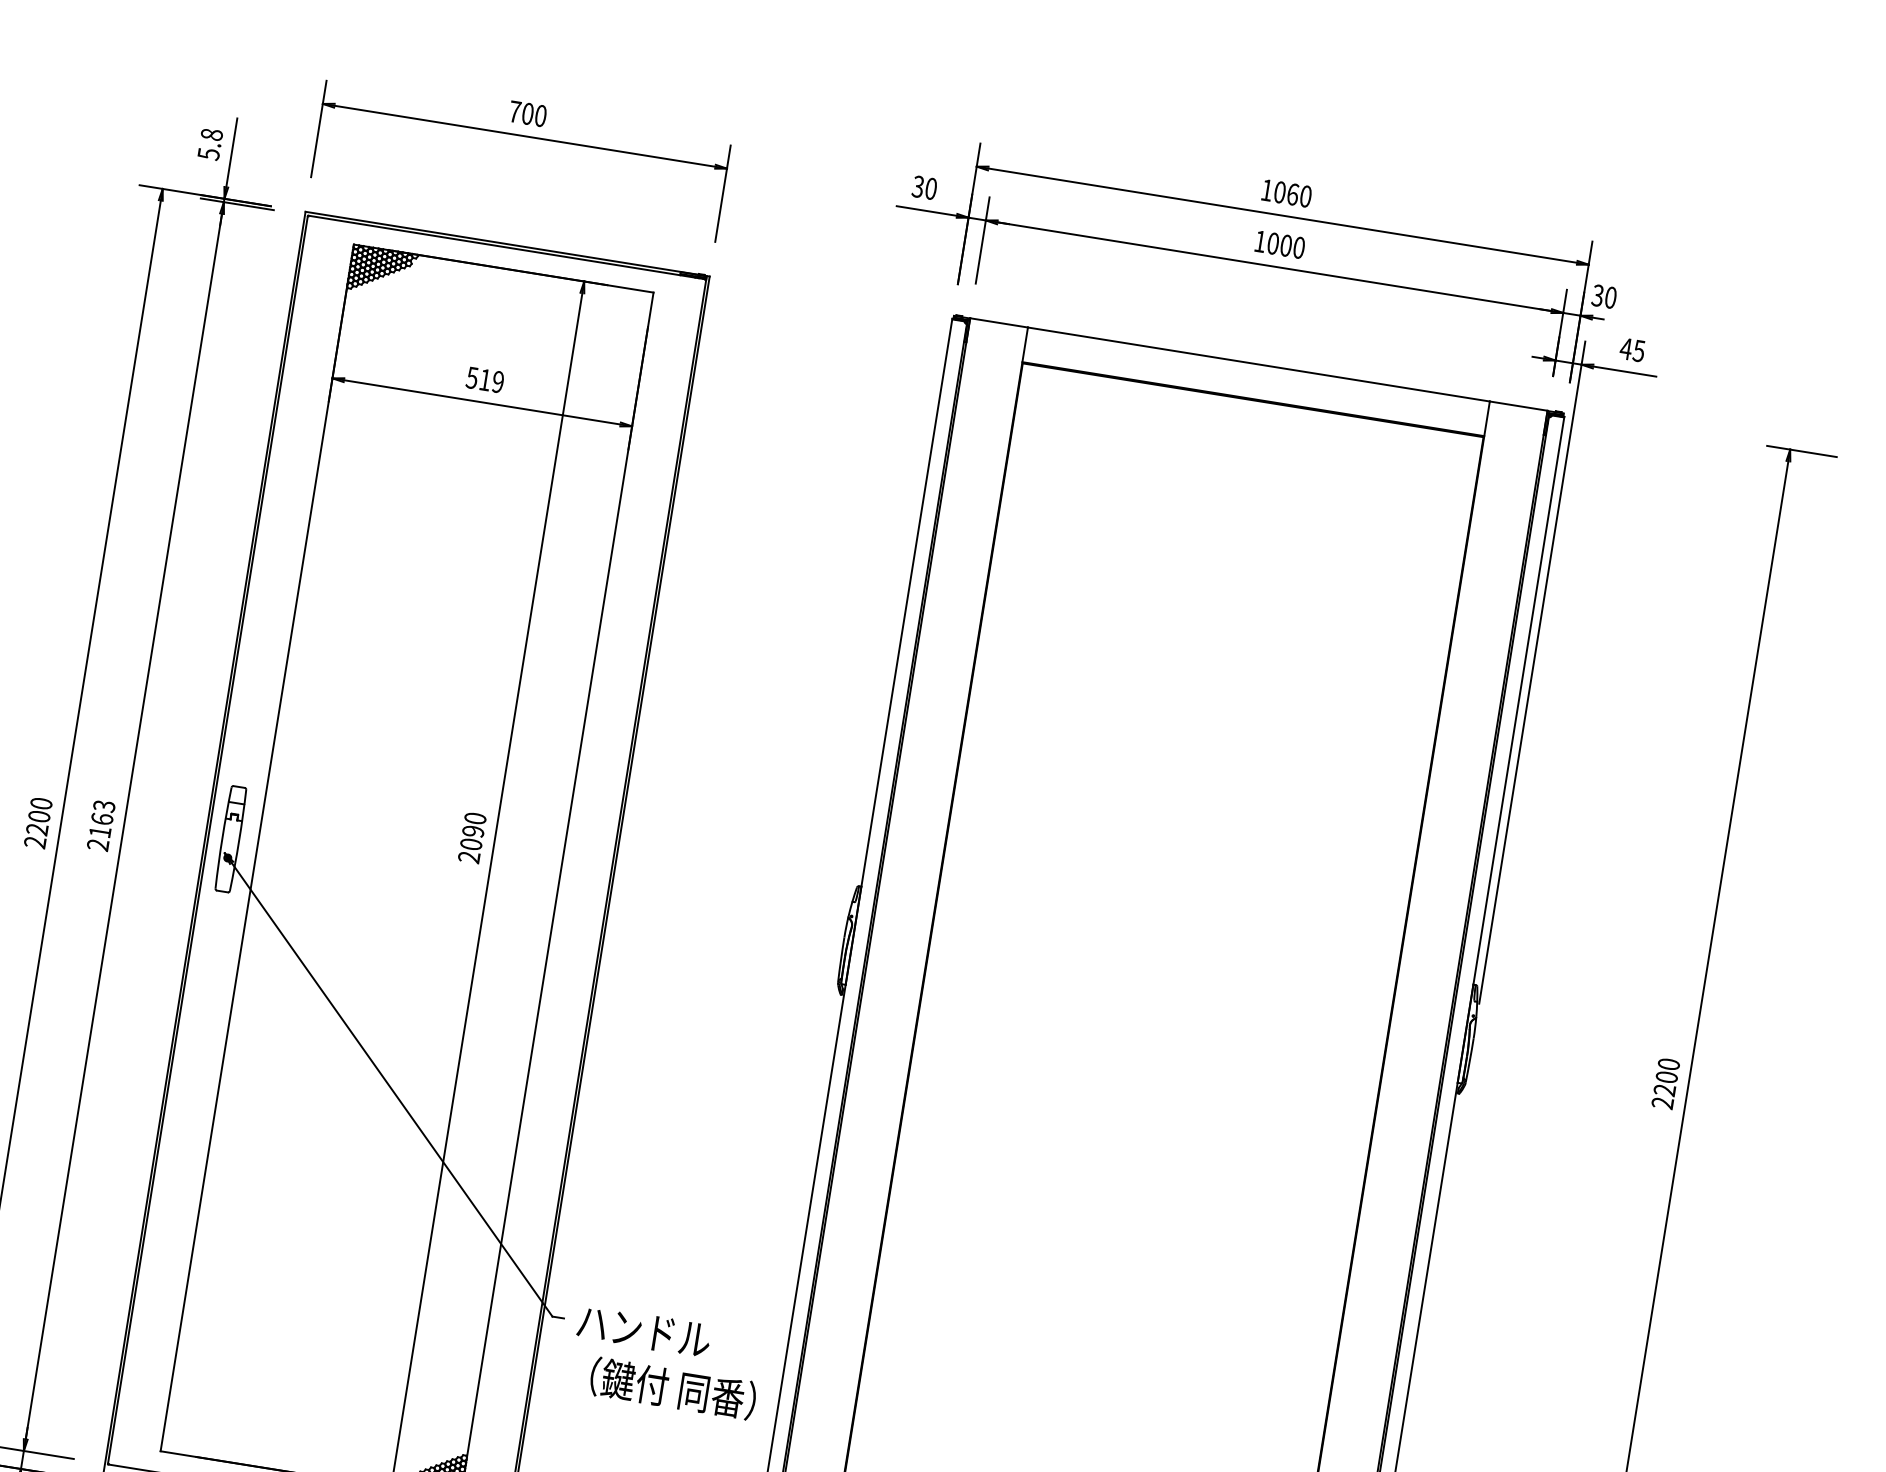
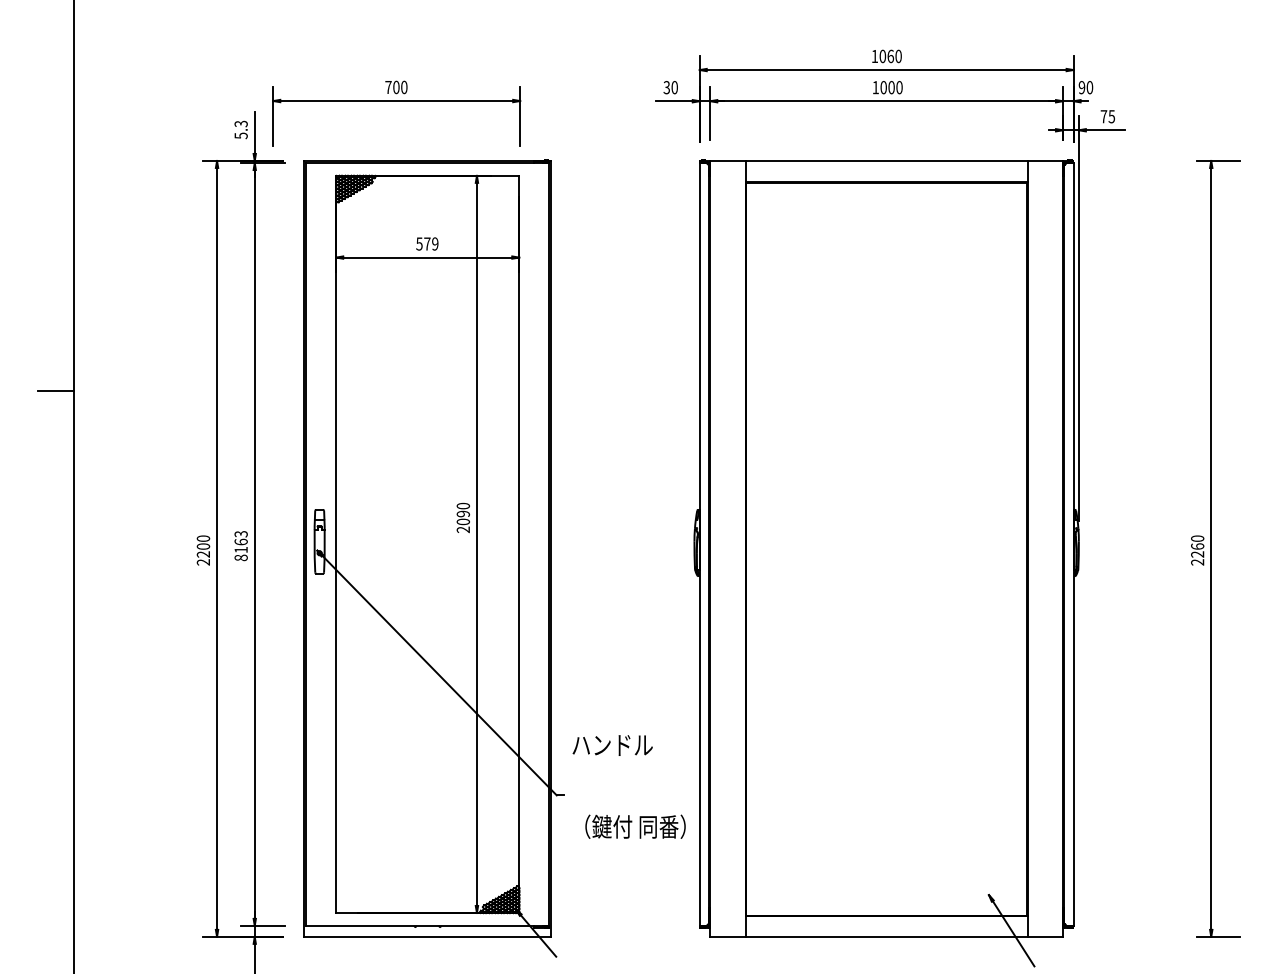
text: (210, 133) -> (240, 123), 5.8 -> 5.3
part: (524, 136) -> (396, 101), moved
text: (1597, 295) -> (1081, 87), 30 -> 90
text: (1625, 348) -> (1103, 116), 45 -> 75
text: (485, 379) -> (427, 243), 519 -> 579
text: (97, 844) -> (240, 557), 2163 -> 8163
text: (1666, 1077) -> (1197, 546), 2200 -> 2260
text: (643, 1331) -> (612, 745), moved

